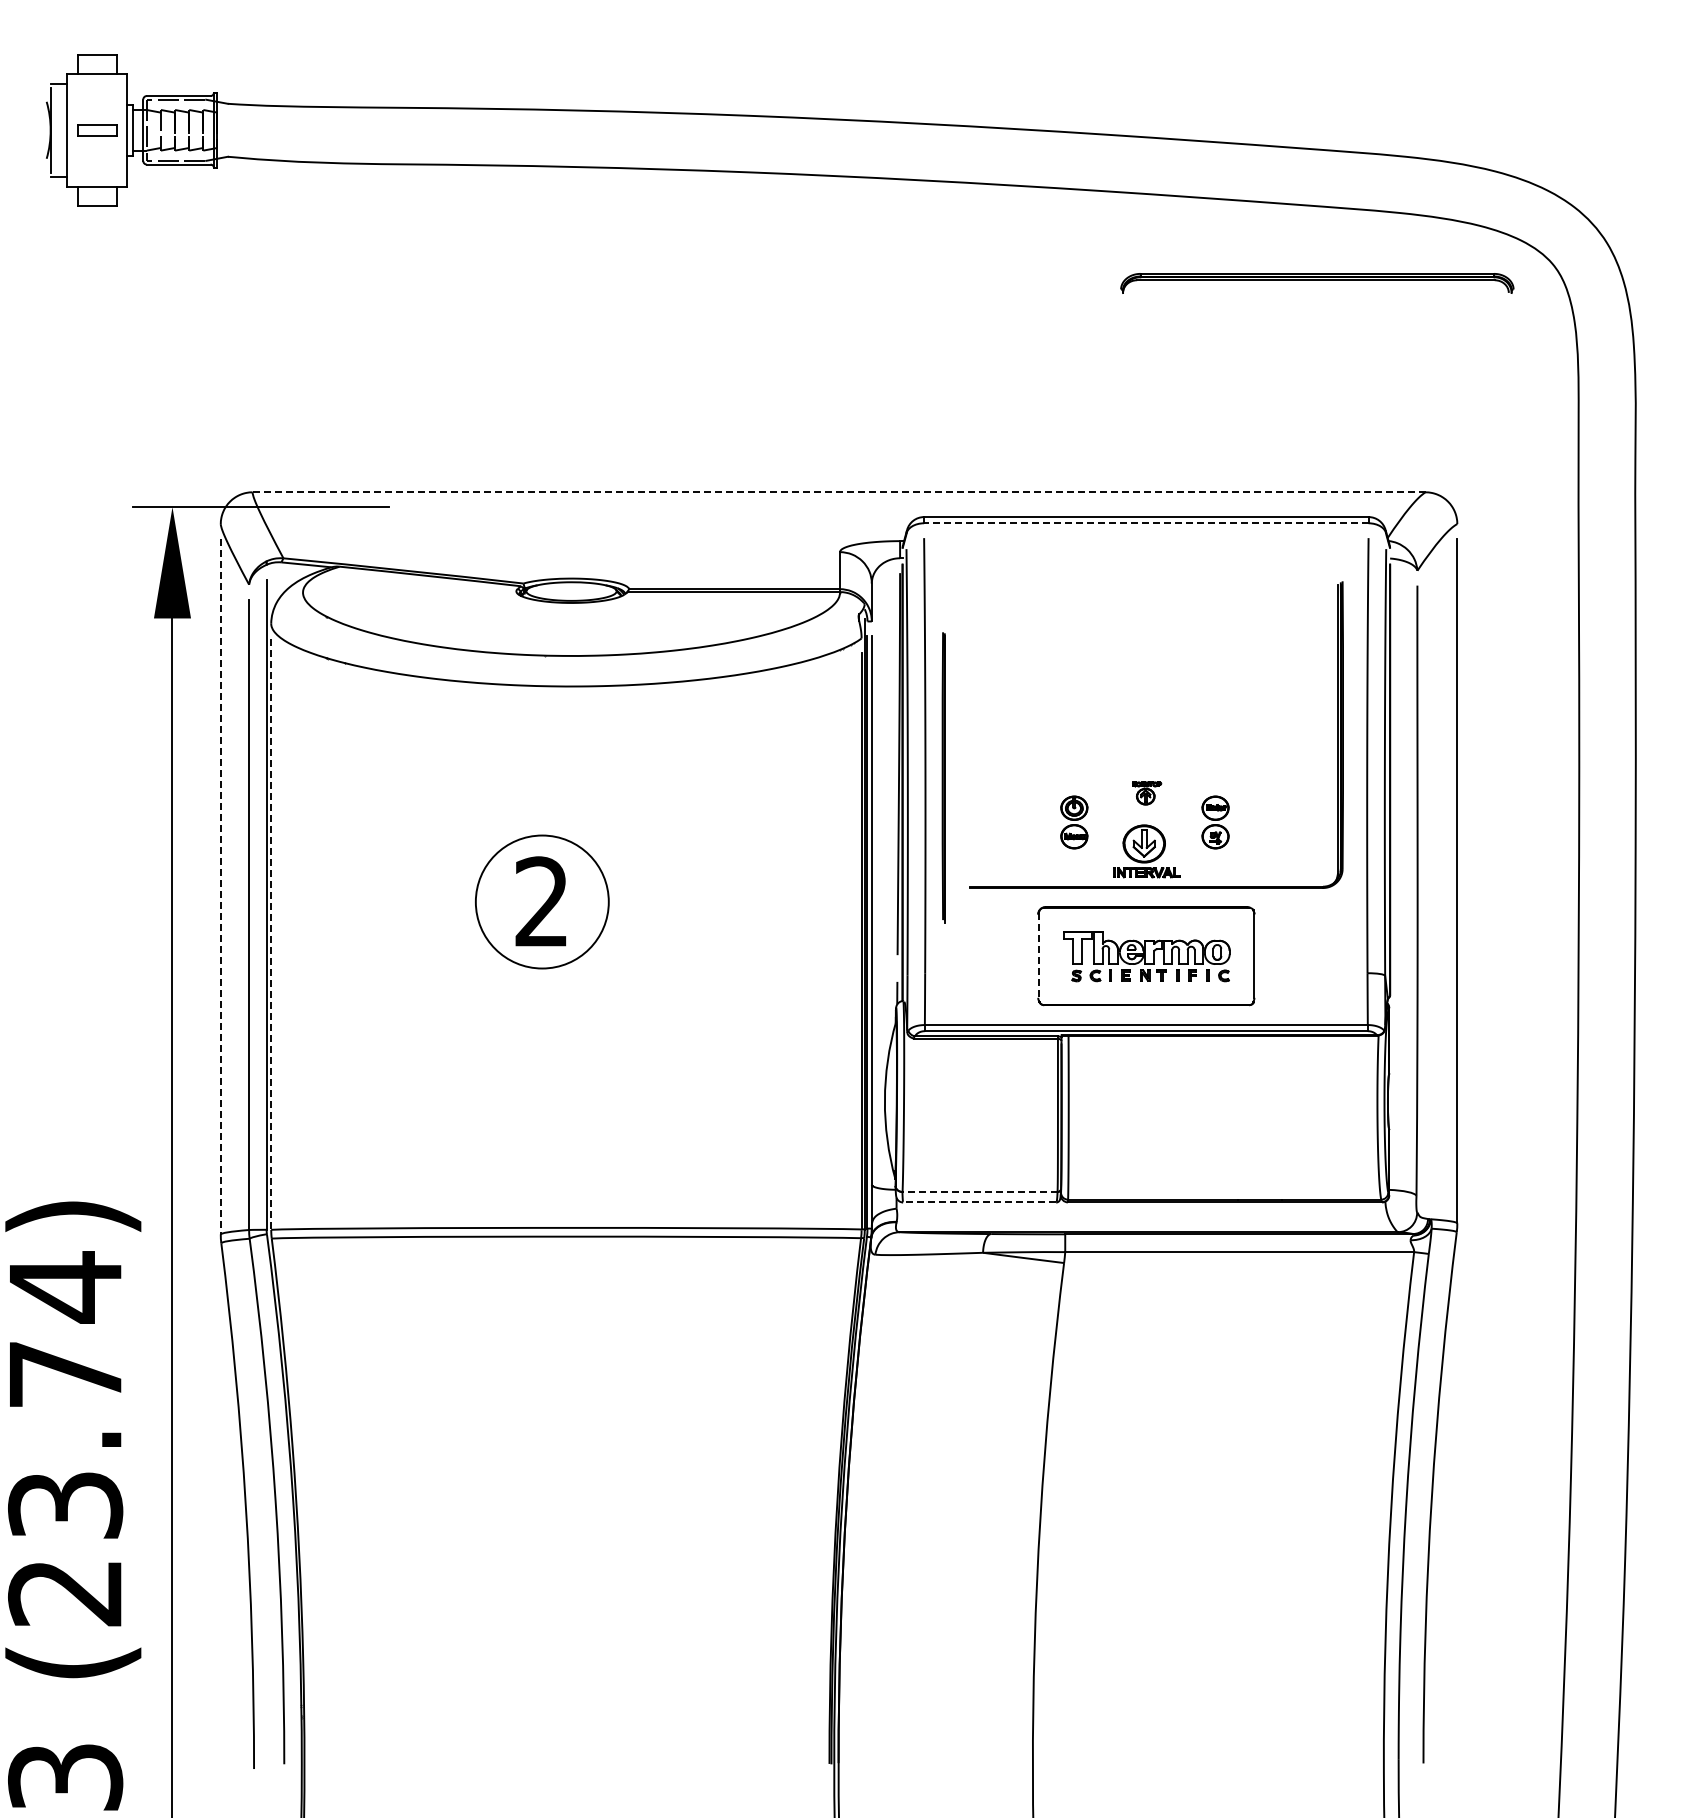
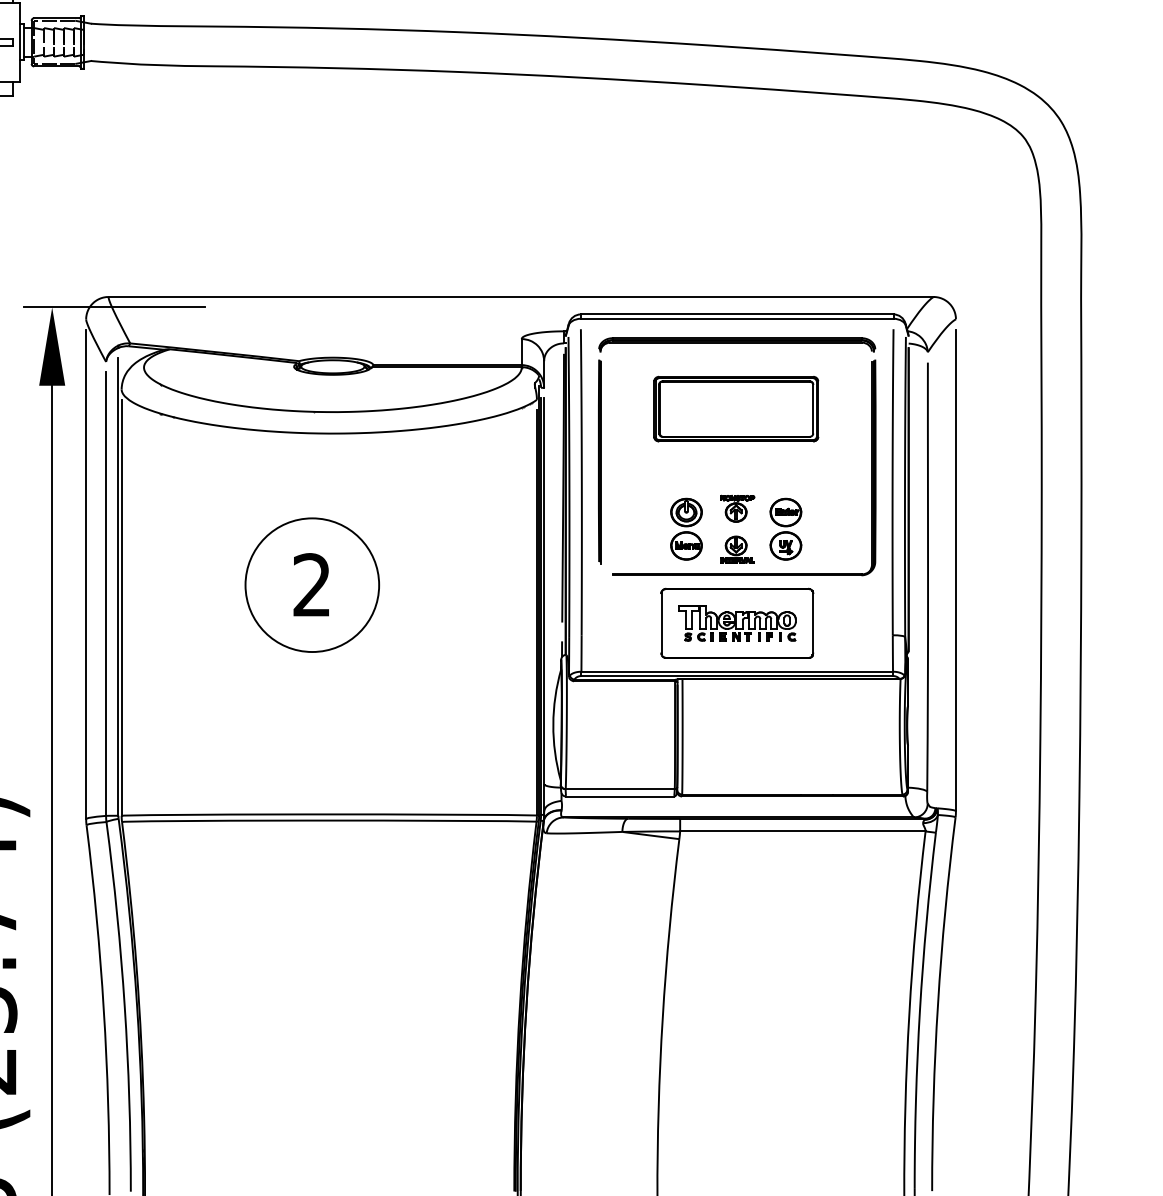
part: (1317, 283) -> (737, 344), moved
line: (839, 492) -> (521, 297), dashed -> solid
line: (1145, 523) -> (736, 318), dashed -> solid
part: (1144, 651) -> (735, 408), added
line: (943, 777) -> (599, 461), moved
part: (1146, 793) -> (737, 508), size x1.67
part: (1074, 822) -> (686, 529), size x1.67
part: (1215, 822) -> (785, 529), size x1.67
part: (1146, 851) -> (737, 549), size x0.71
line: (220, 886) -> (85, 574), dashed -> solid
circle: (542, 902) -> (312, 585), size x1.43
line: (271, 934) -> (121, 608), dashed -> solid
line: (1038, 956) -> (661, 623), dashed -> solid
line: (979, 1191) -> (619, 788), dashed -> solid
line: (979, 1202) -> (619, 796), dashed -> solid

